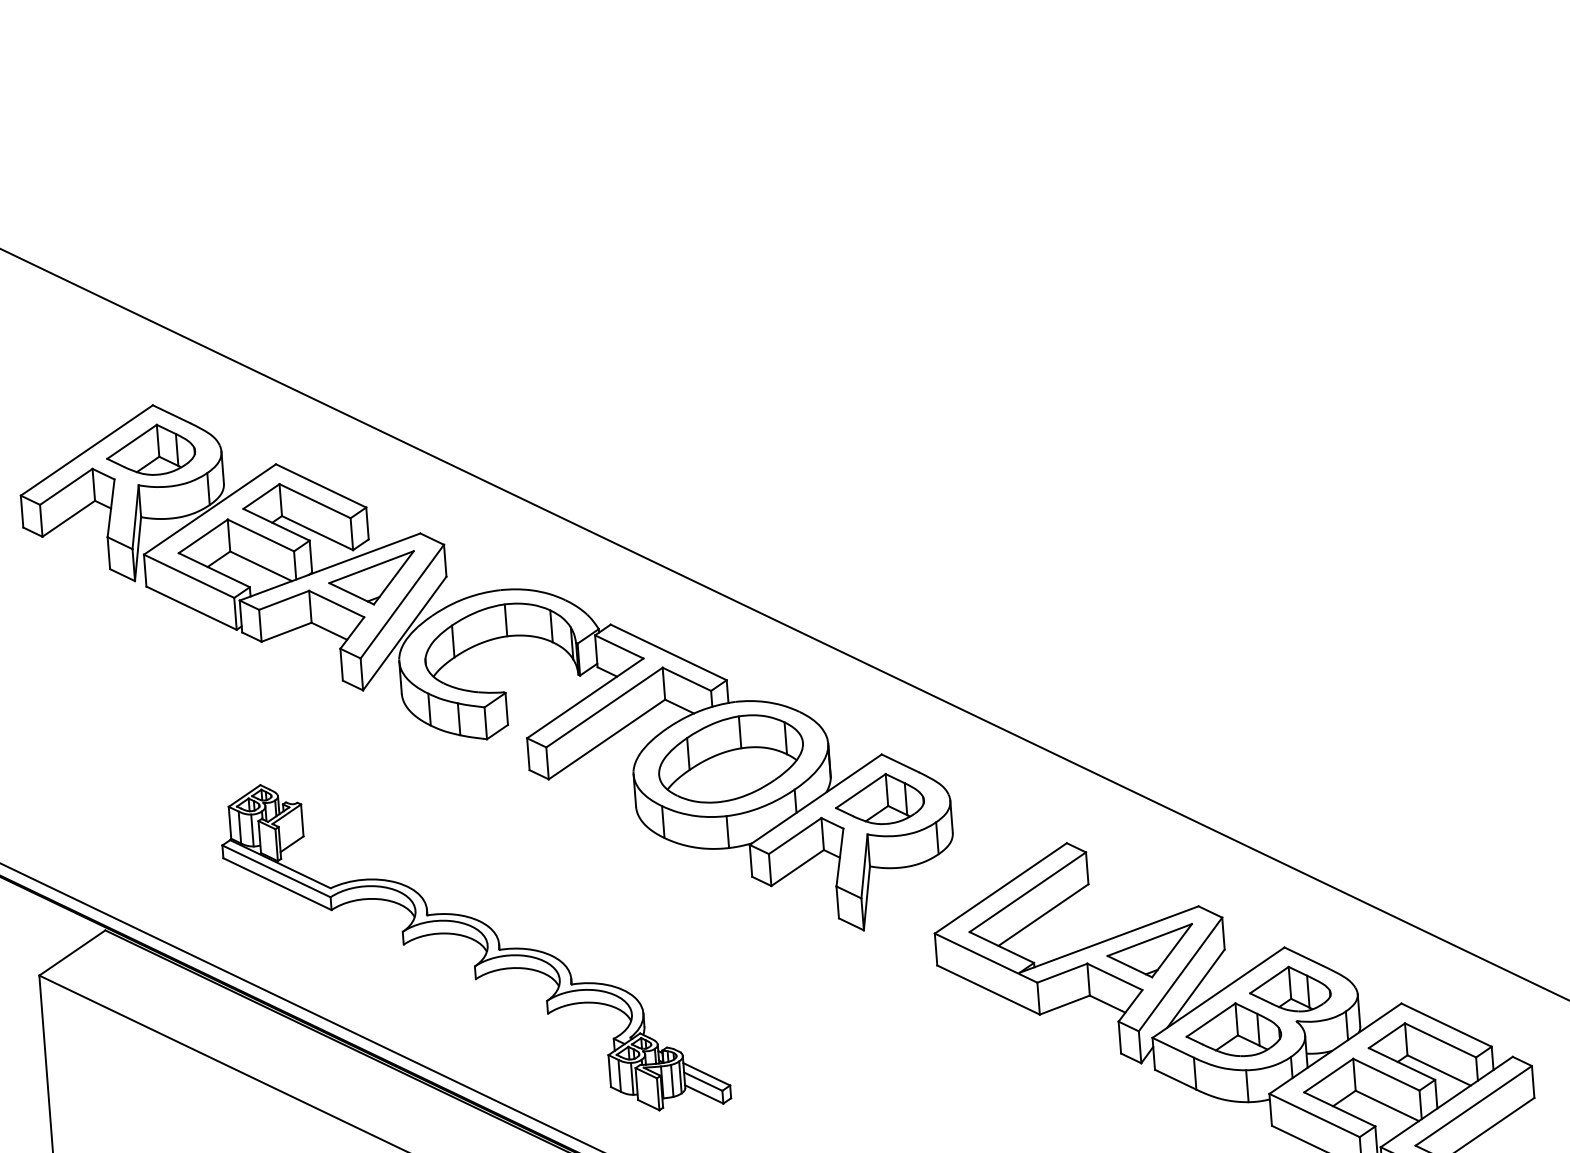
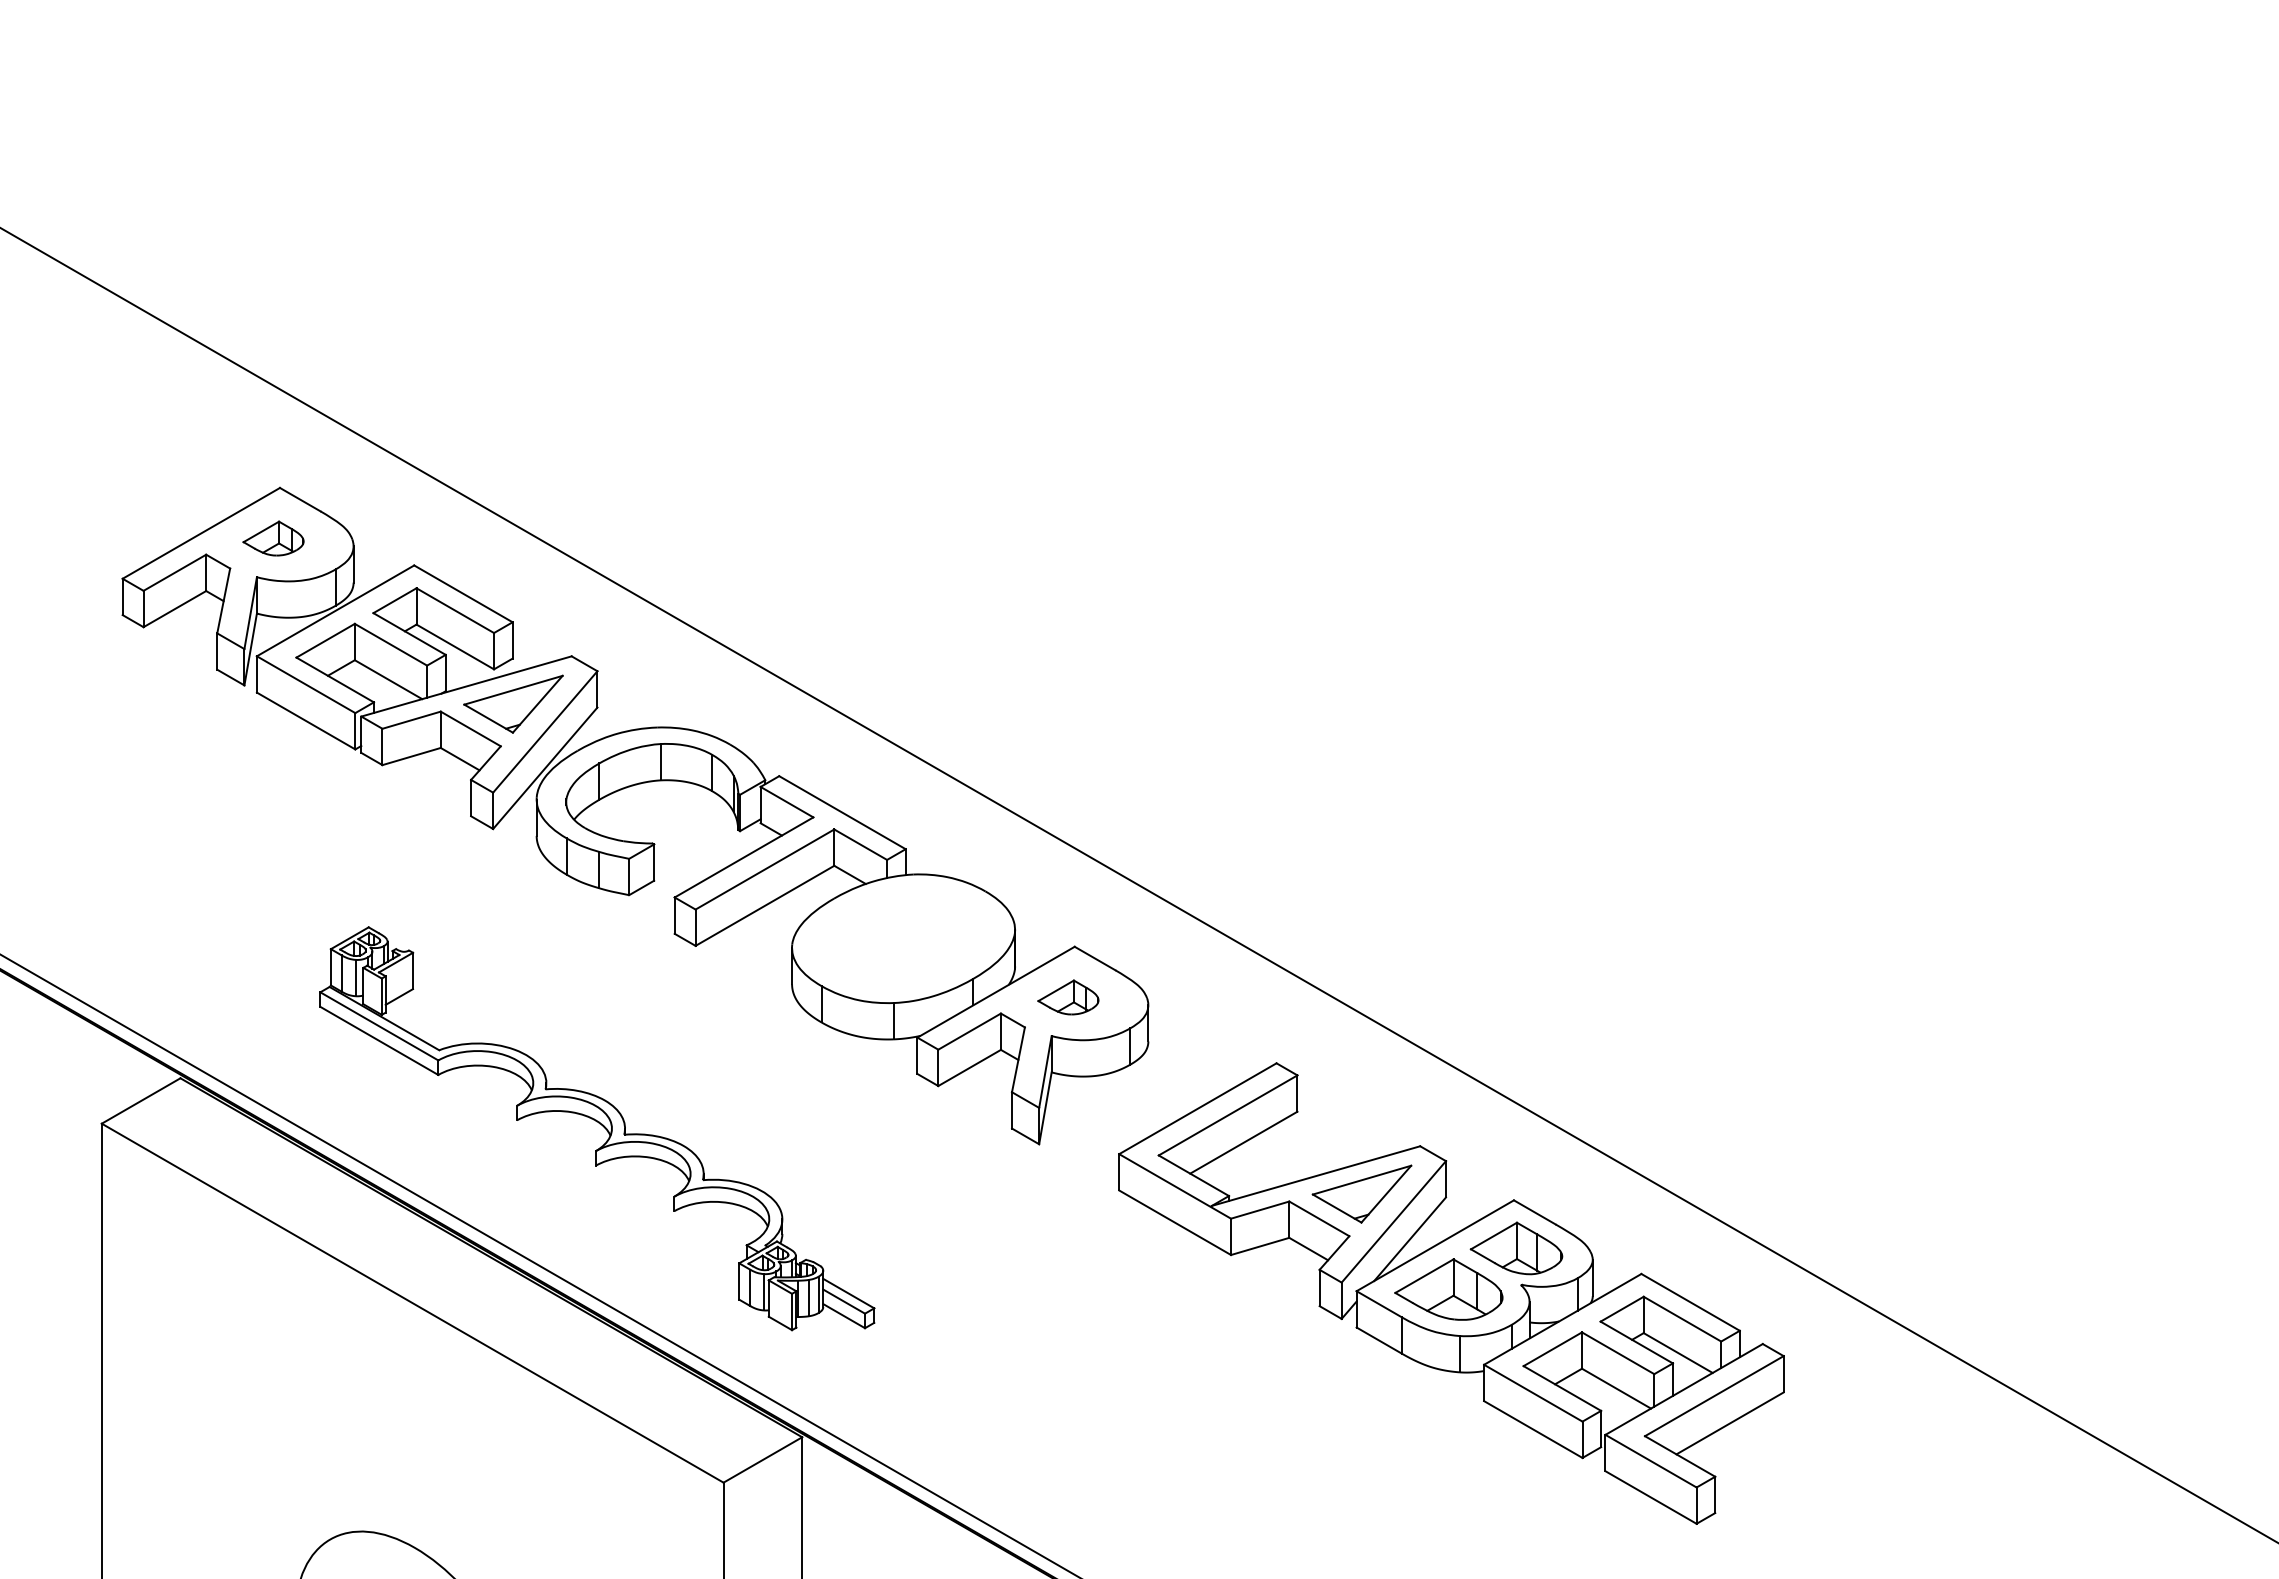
part: (150, 450) -> (273, 538), size x0.6
part: (730, 758) -> (903, 938), removed
part: (879, 799) -> (1068, 997), size x0.6

